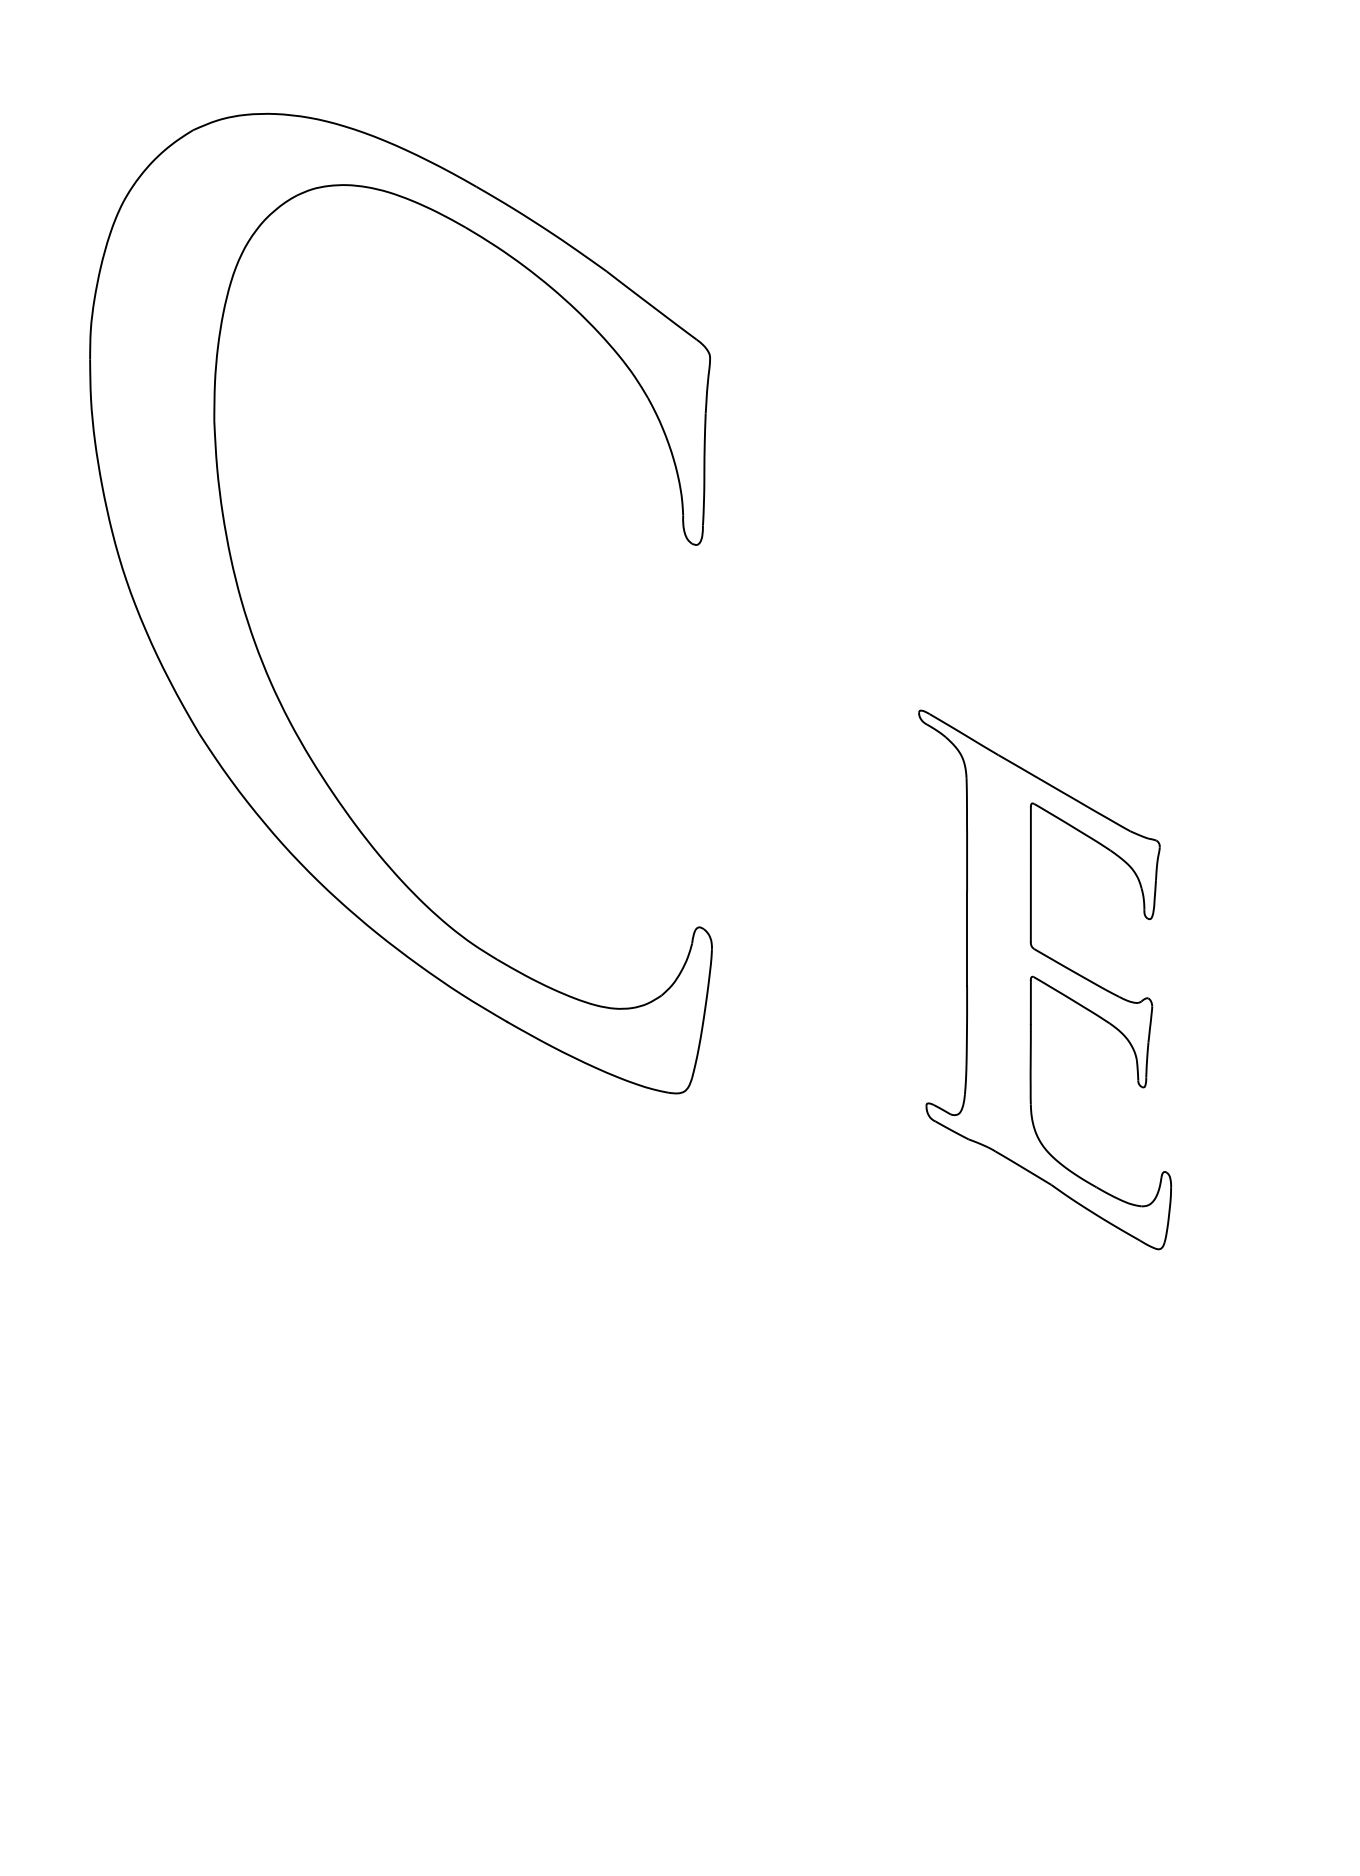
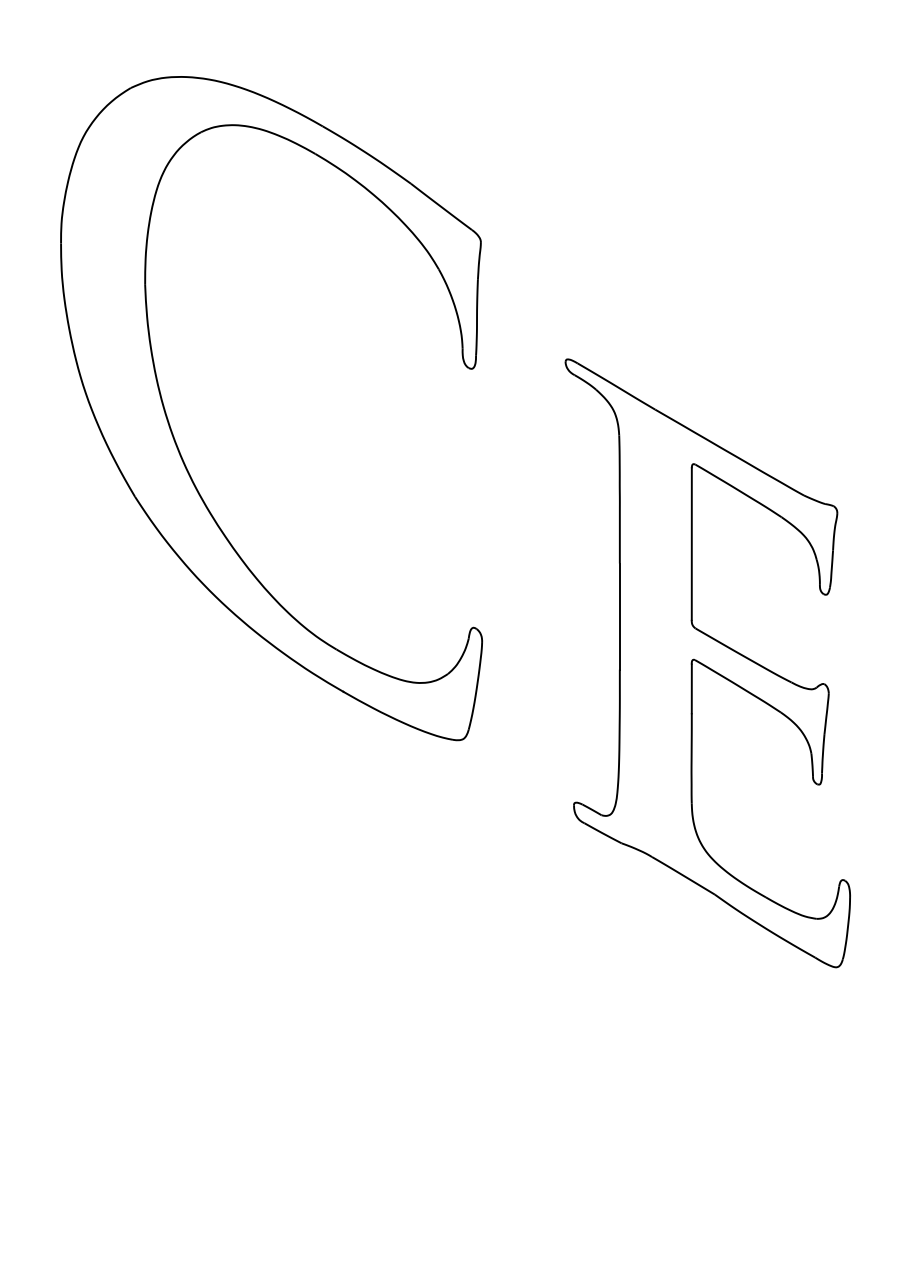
part: (1044, 980) -> (707, 663), size x1.67

